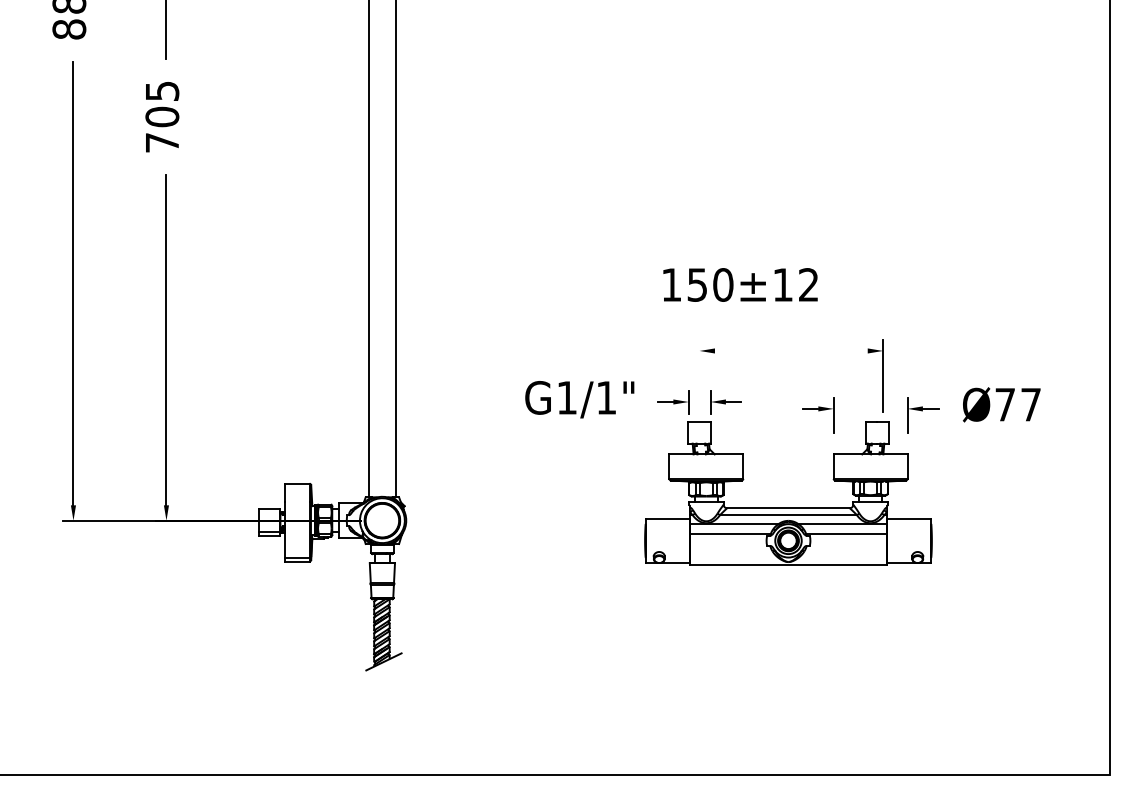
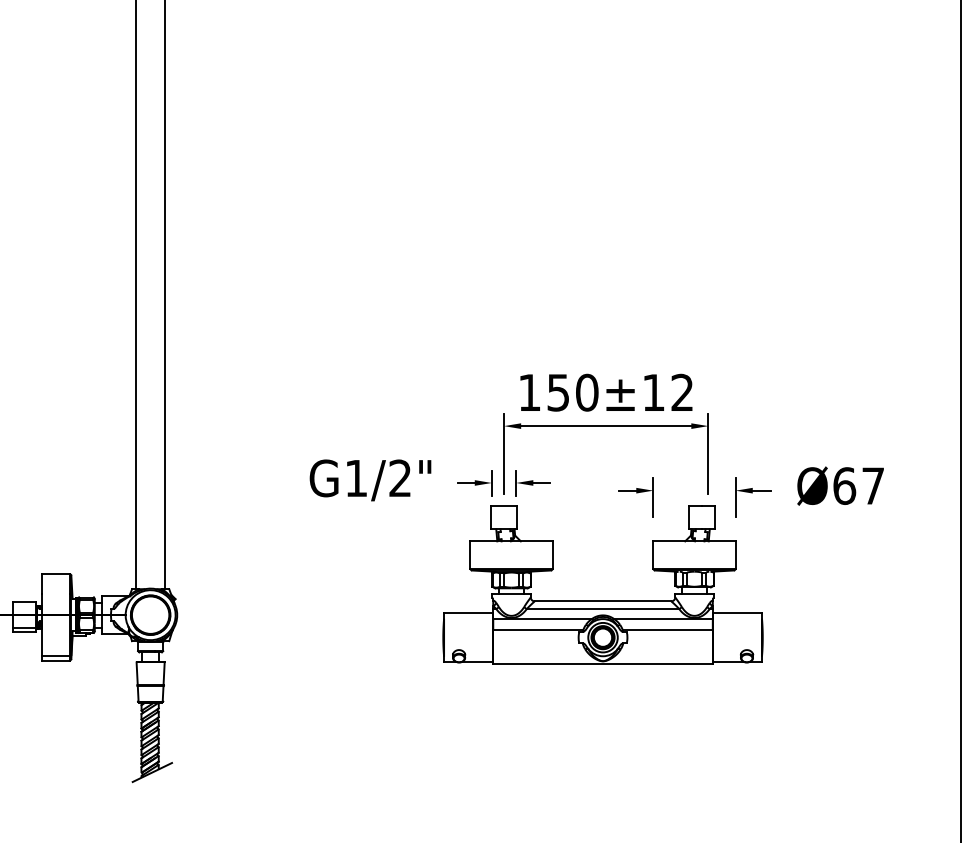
text: (740, 284) -> (606, 392), moved
line: (790, 350) -> (605, 425), added
line: (699, 375) -> (503, 453), added
text: (605, 397) -> (399, 477), G1/1" -> G1/2"
text: (1005, 404) -> (844, 485), Ø77 -> Ø67

